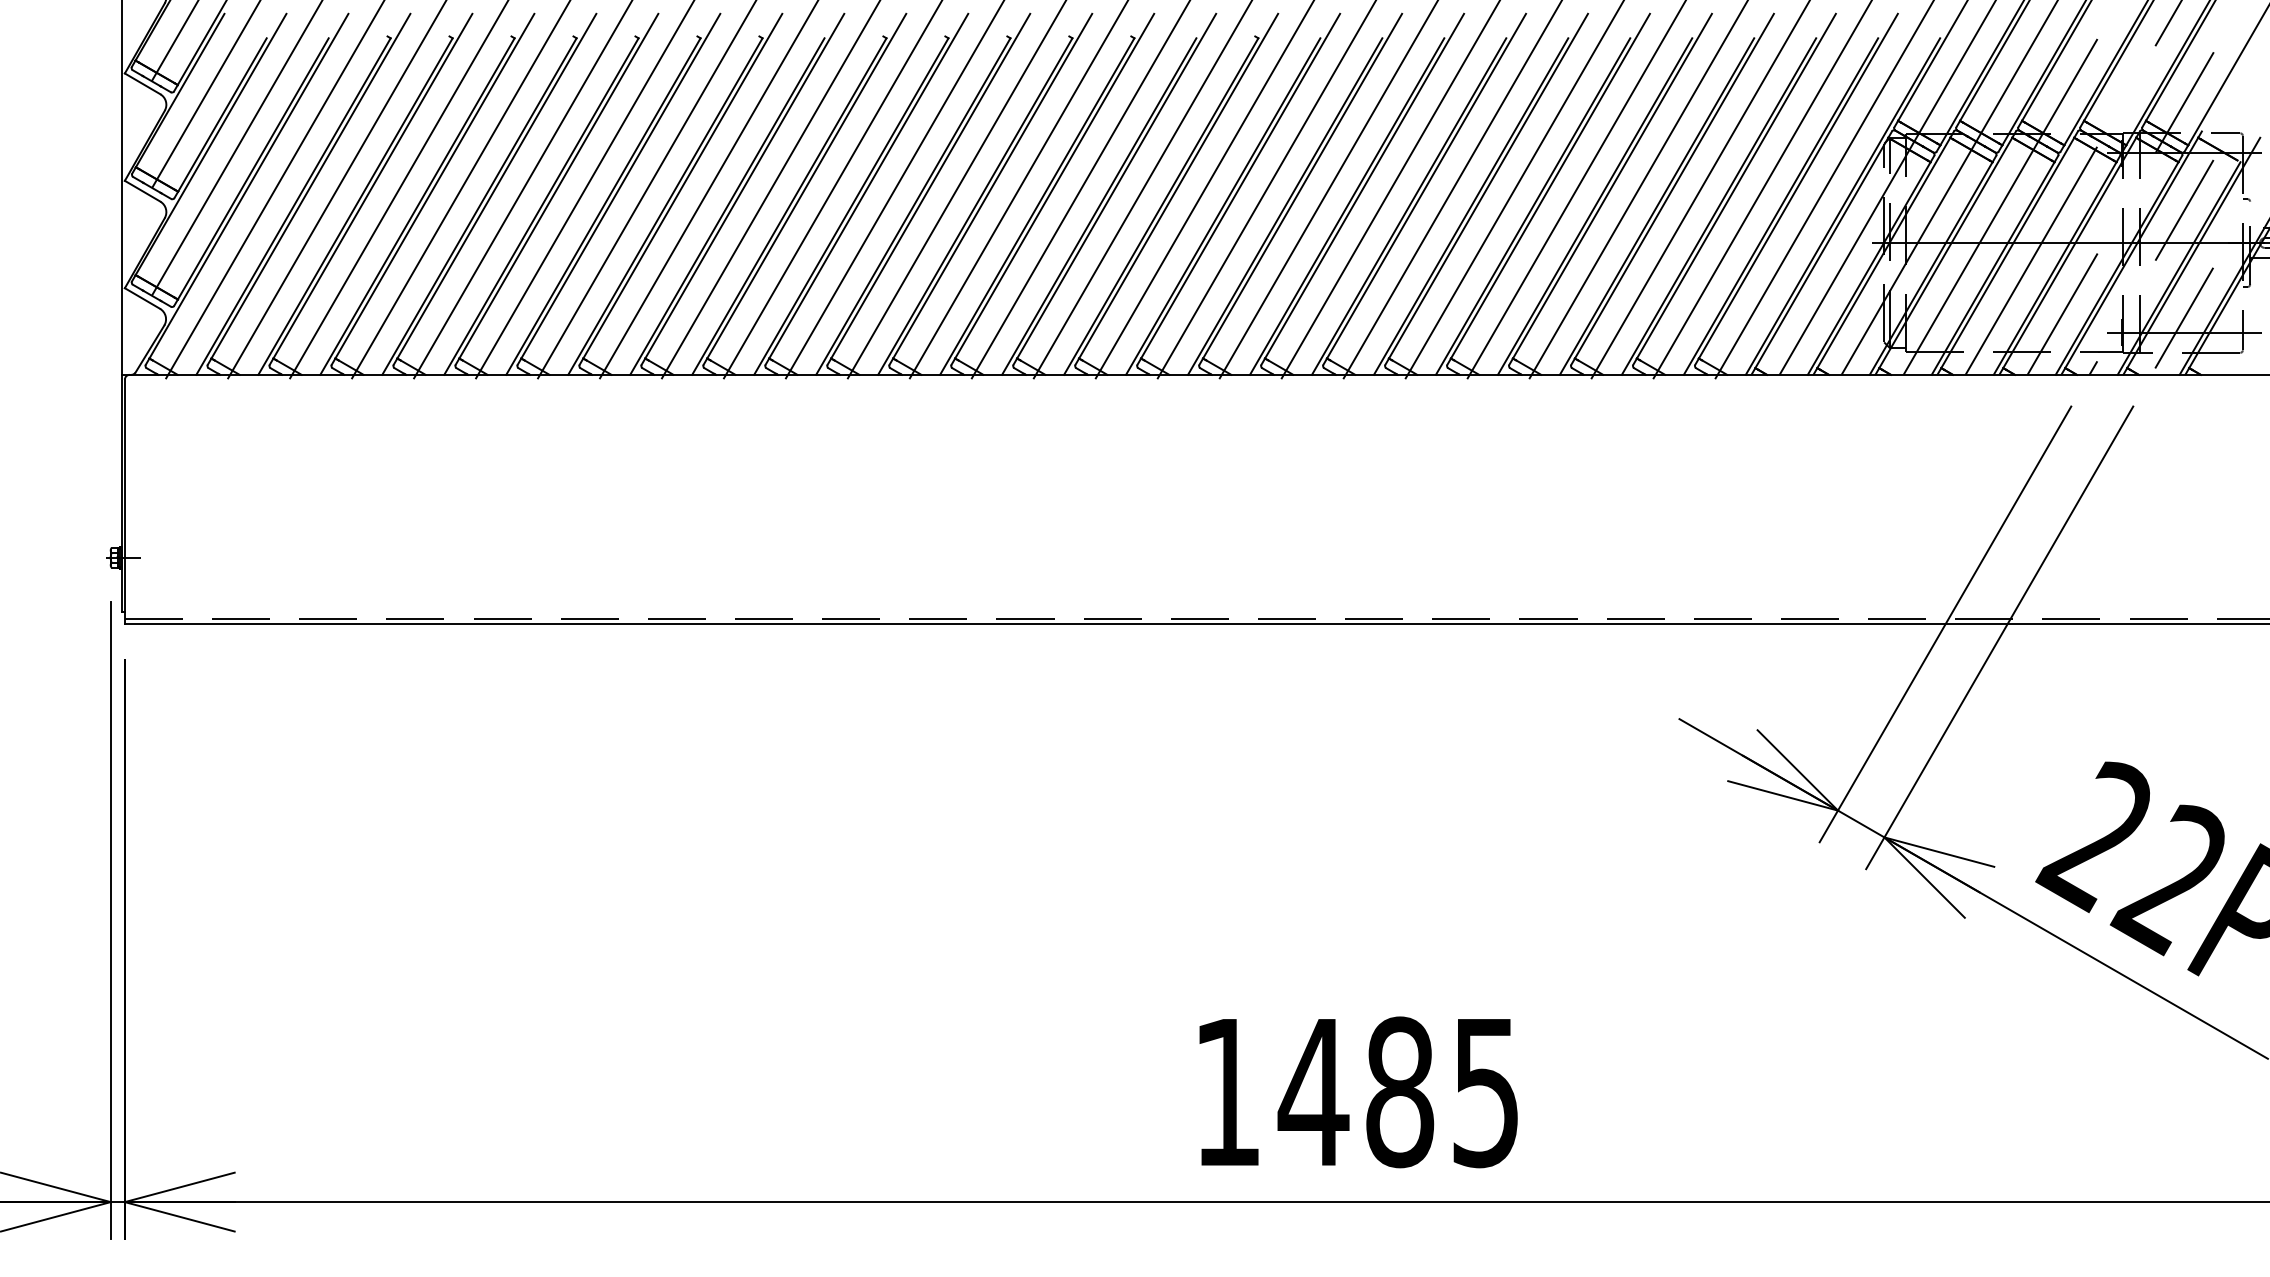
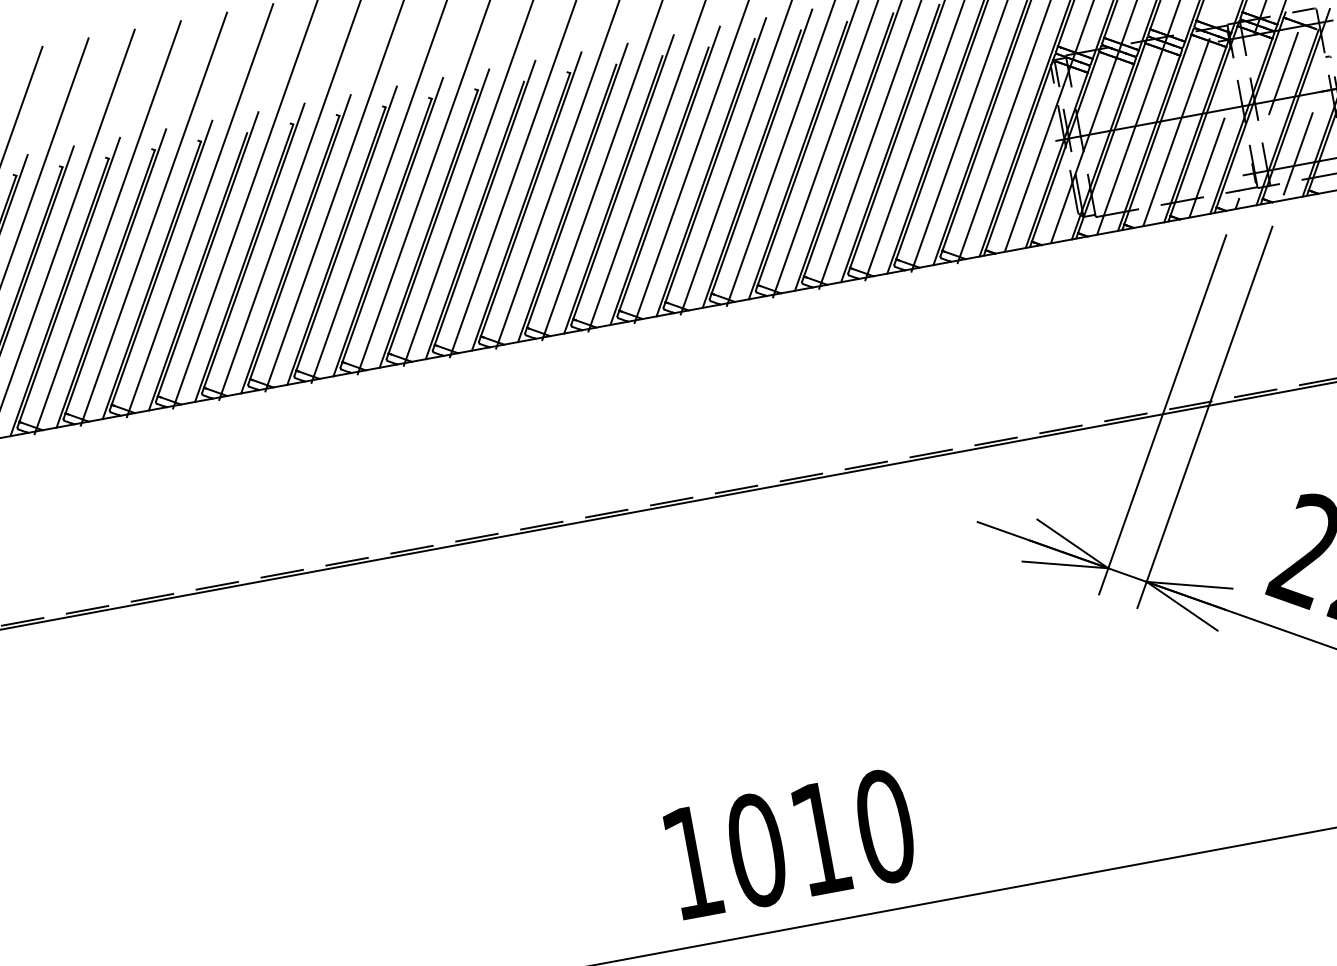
text: (1398, 1092) -> (820, 838), 1485 -> 1010

